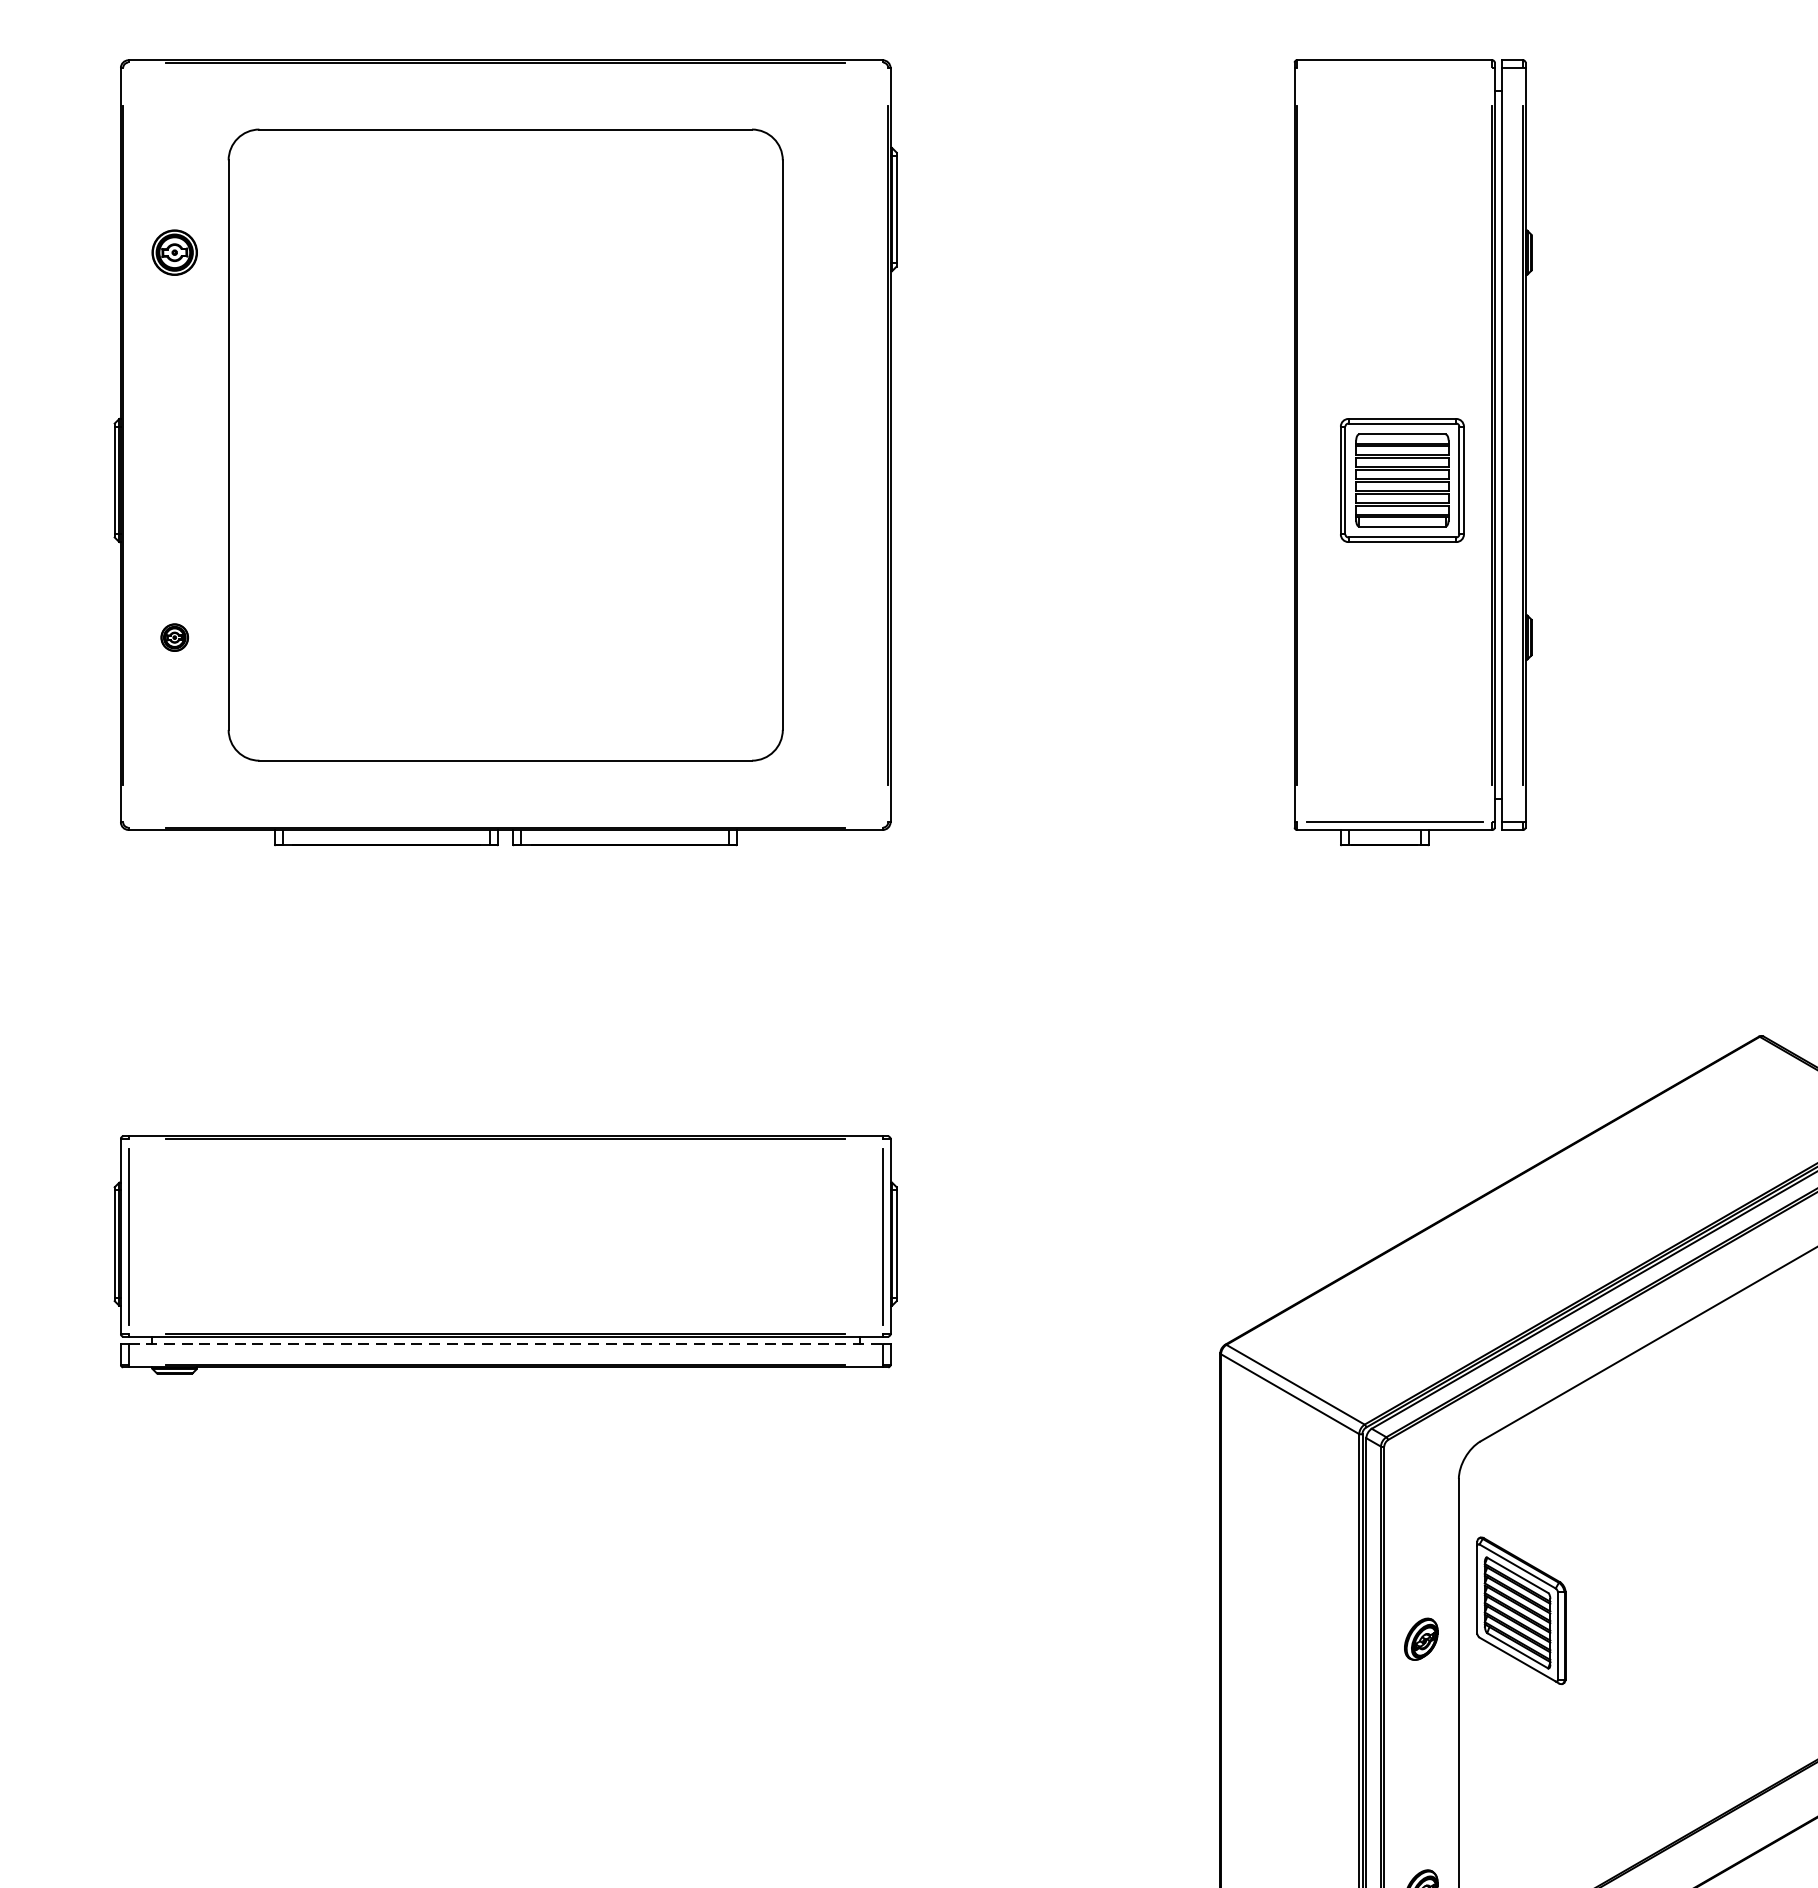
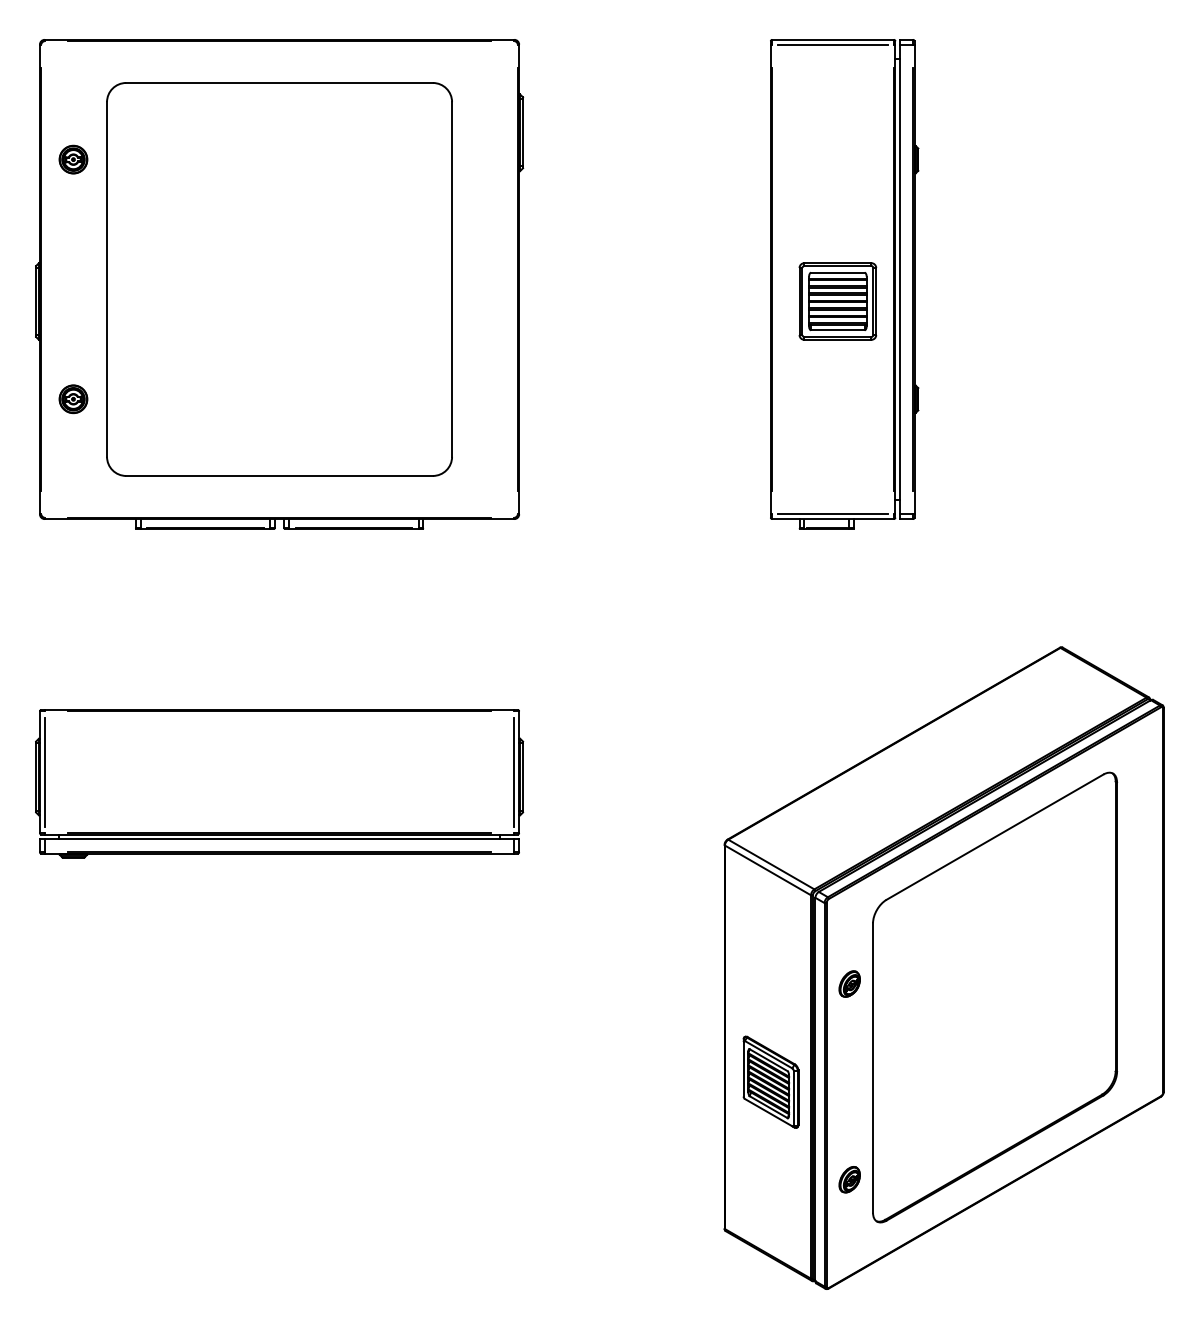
line: (1393, 67) -> (832, 44), added
part: (174, 637) -> (73, 399), size x1.67
line: (505, 1344) -> (279, 839), dashed -> solid
part: (1520, 1609) -> (770, 1081), moved
part: (1421, 1638) -> (849, 983), moved

